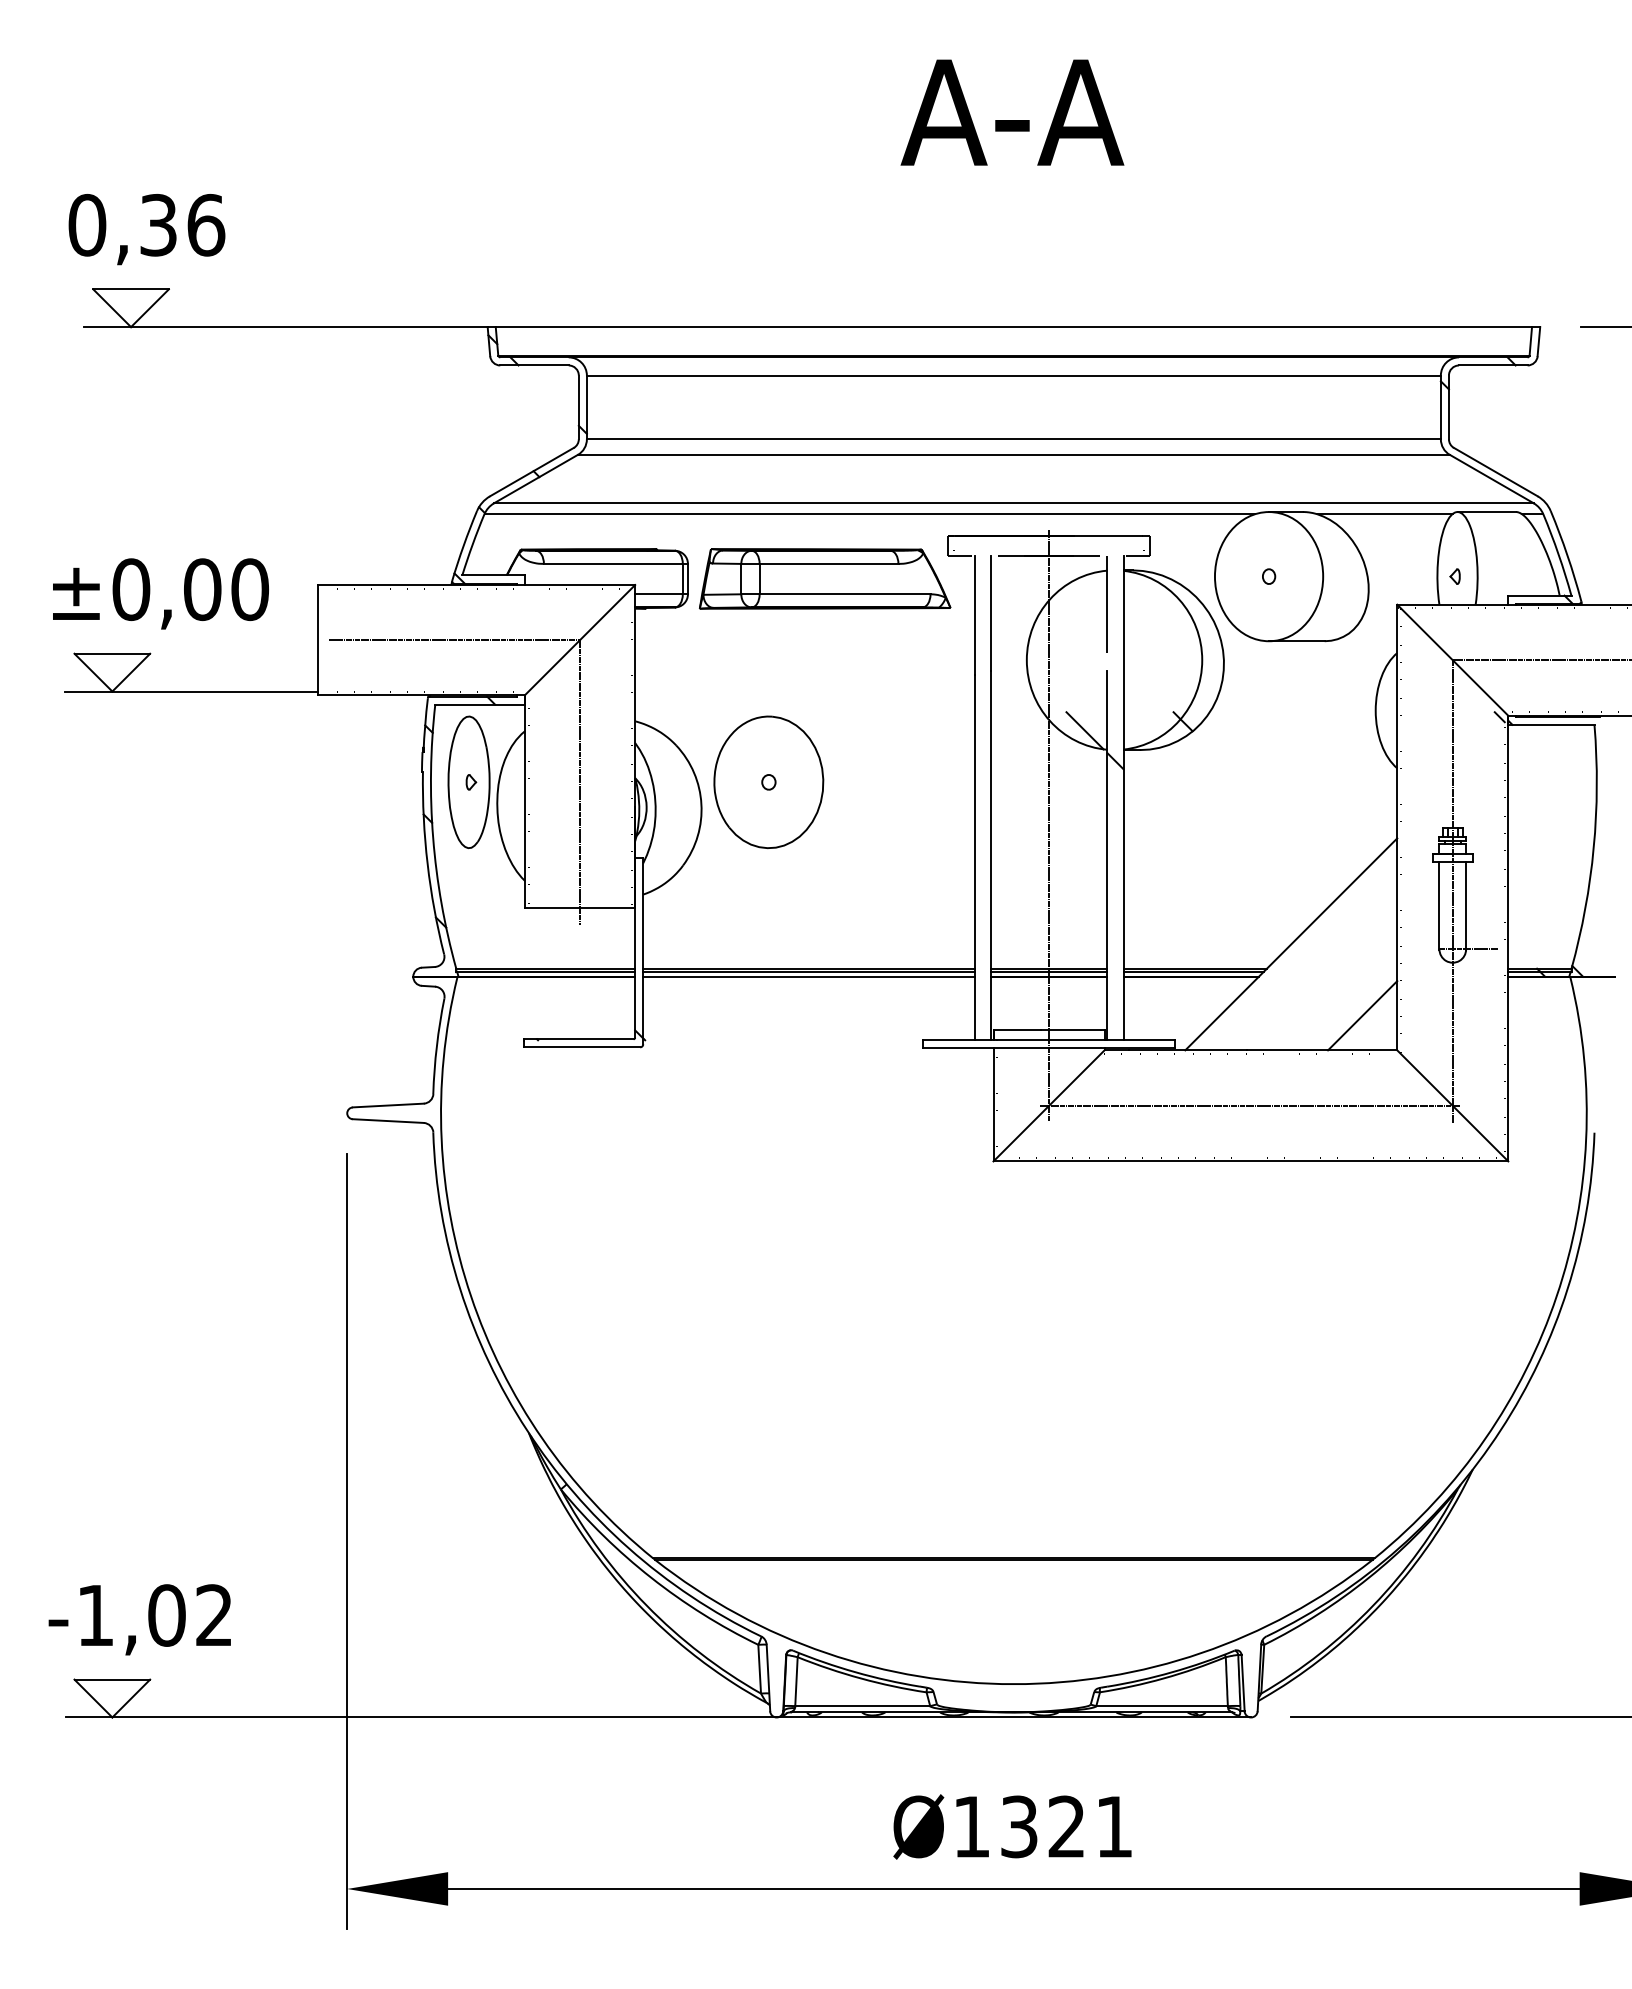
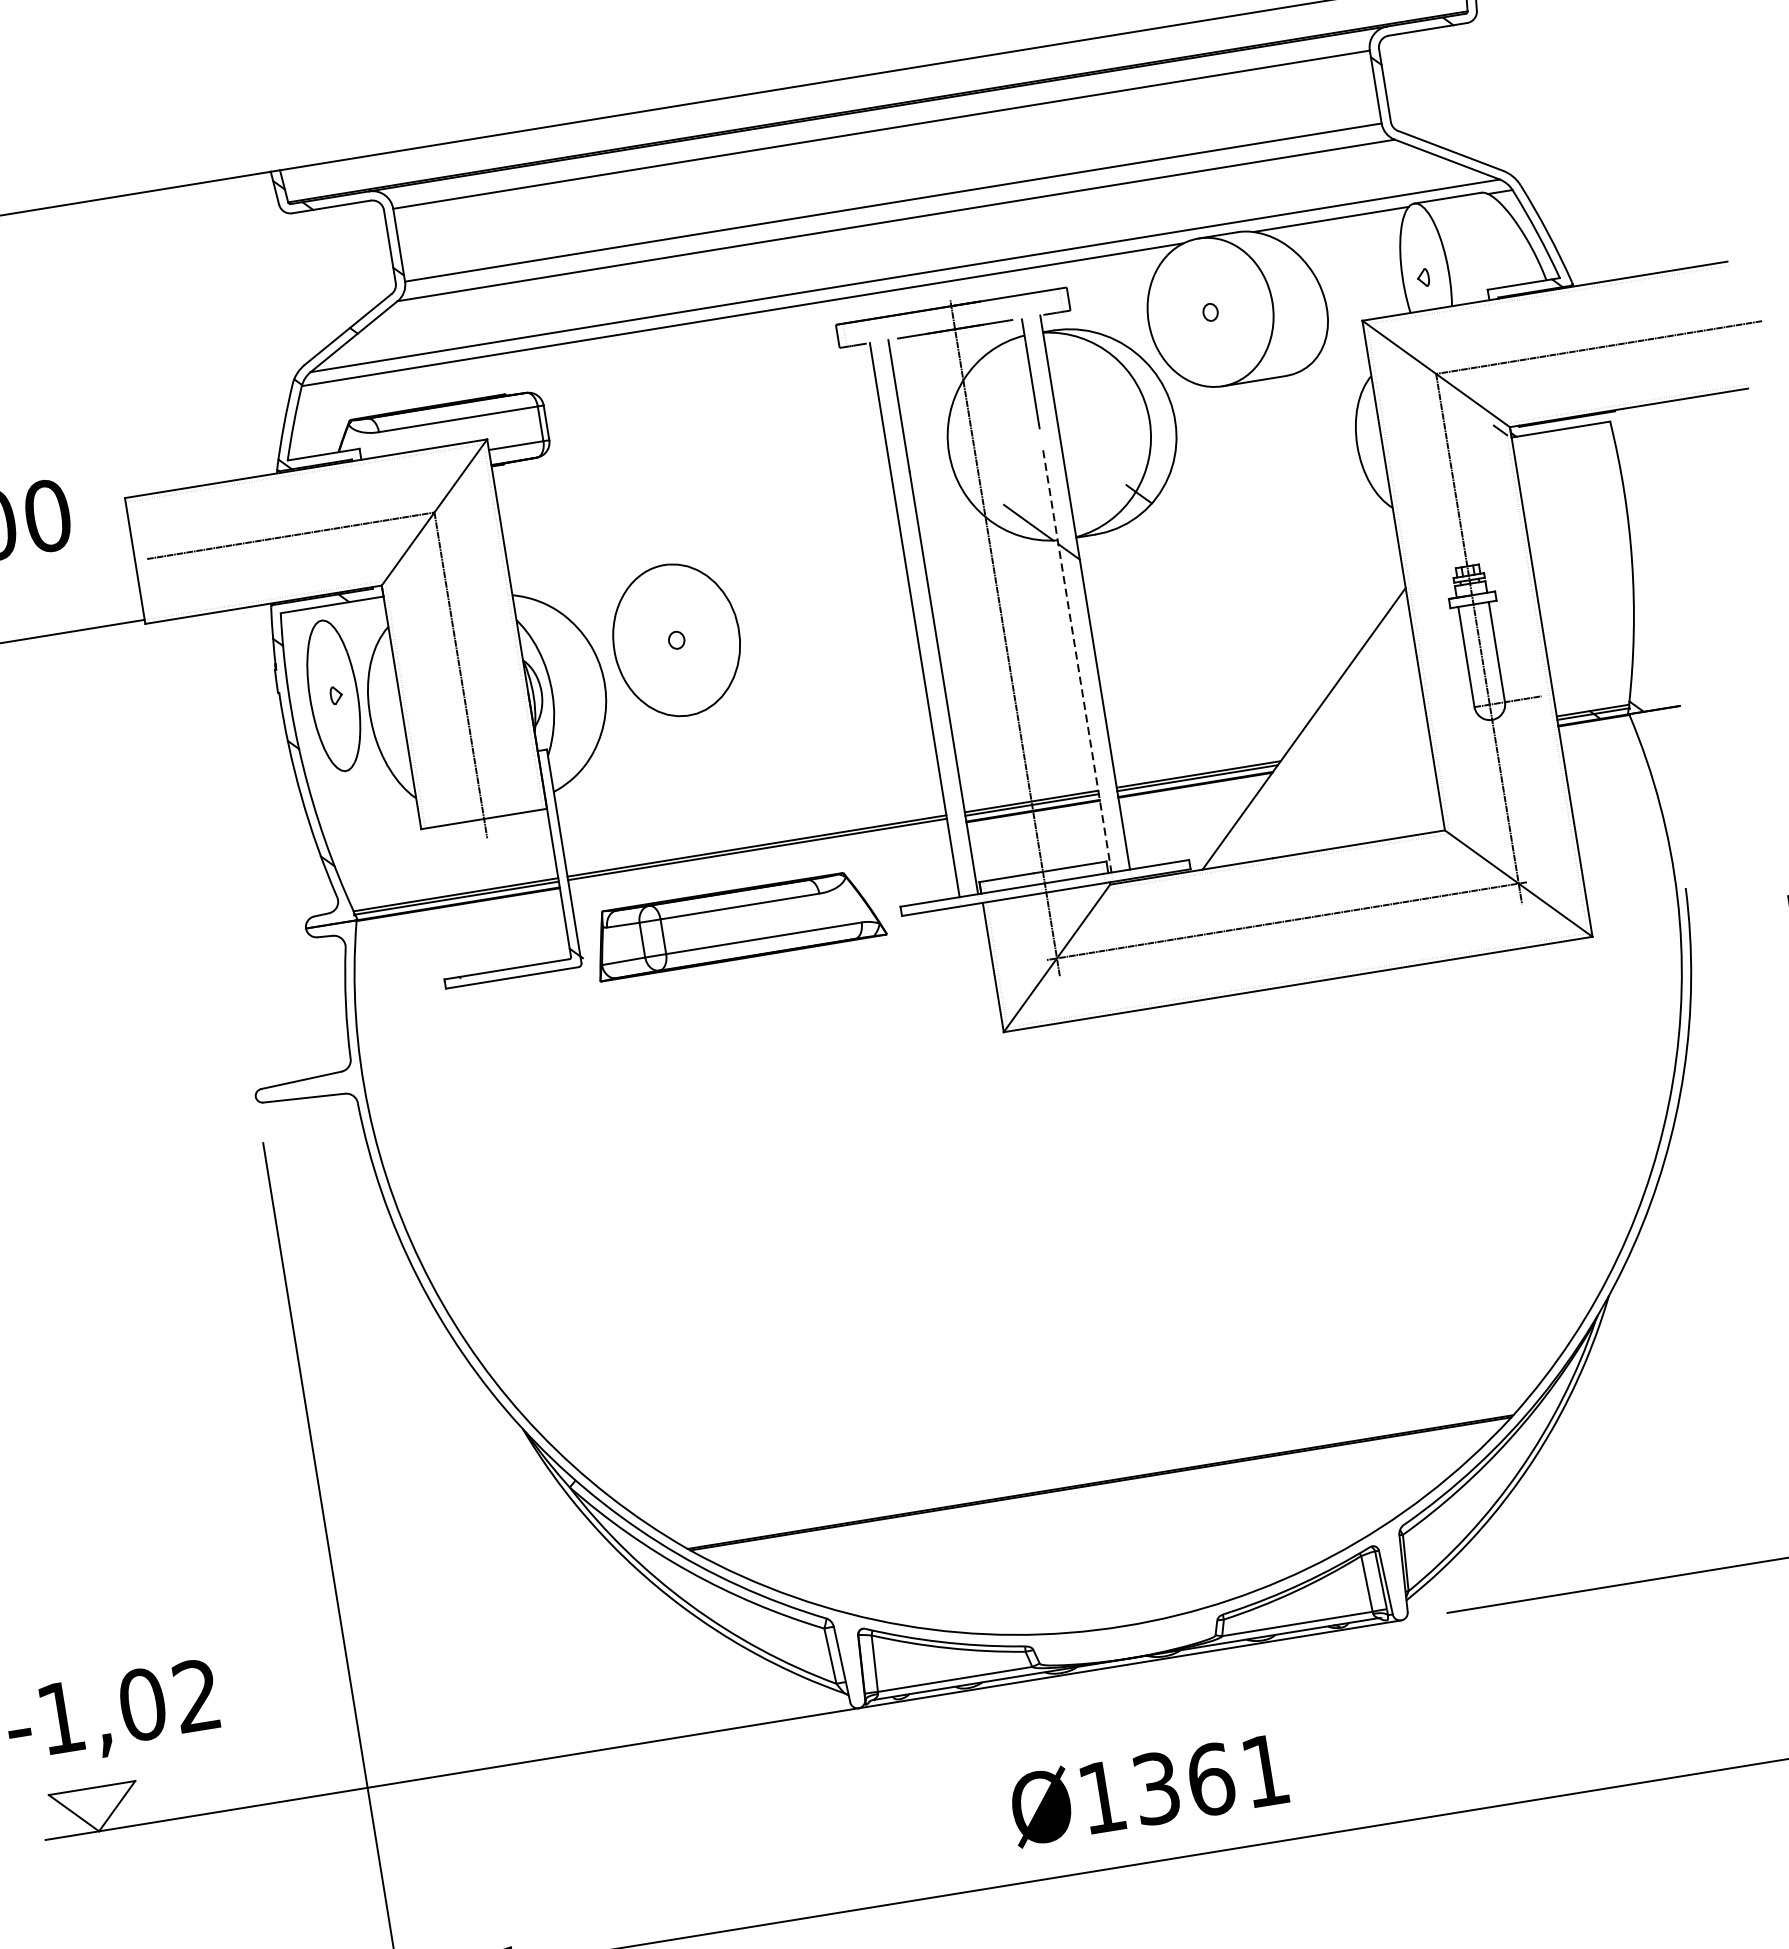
part: (825, 578) -> (738, 923), moved
line: (1107, 855) -> (1077, 661), solid -> dashed
line: (808, 977) -> (758, 856), removed
line: (1362, 1015) -> (1398, 796), removed
text: (1067, 1826) -> (1211, 1779), Ø1321 -> Ø1361

